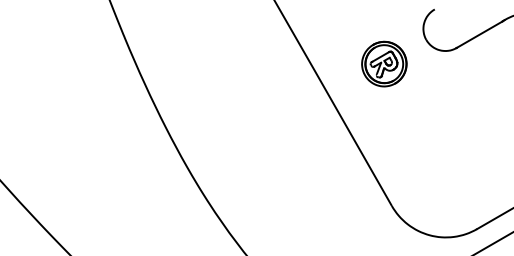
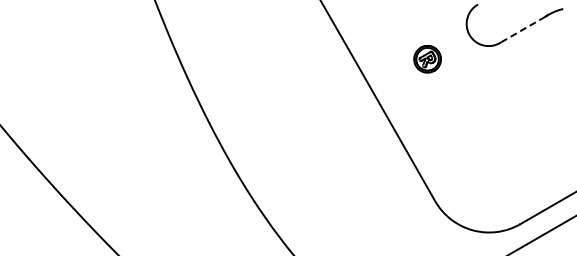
line: (479, 35) -> (522, 30), solid -> dashed
part: (384, 64) -> (427, 59), size x0.6

